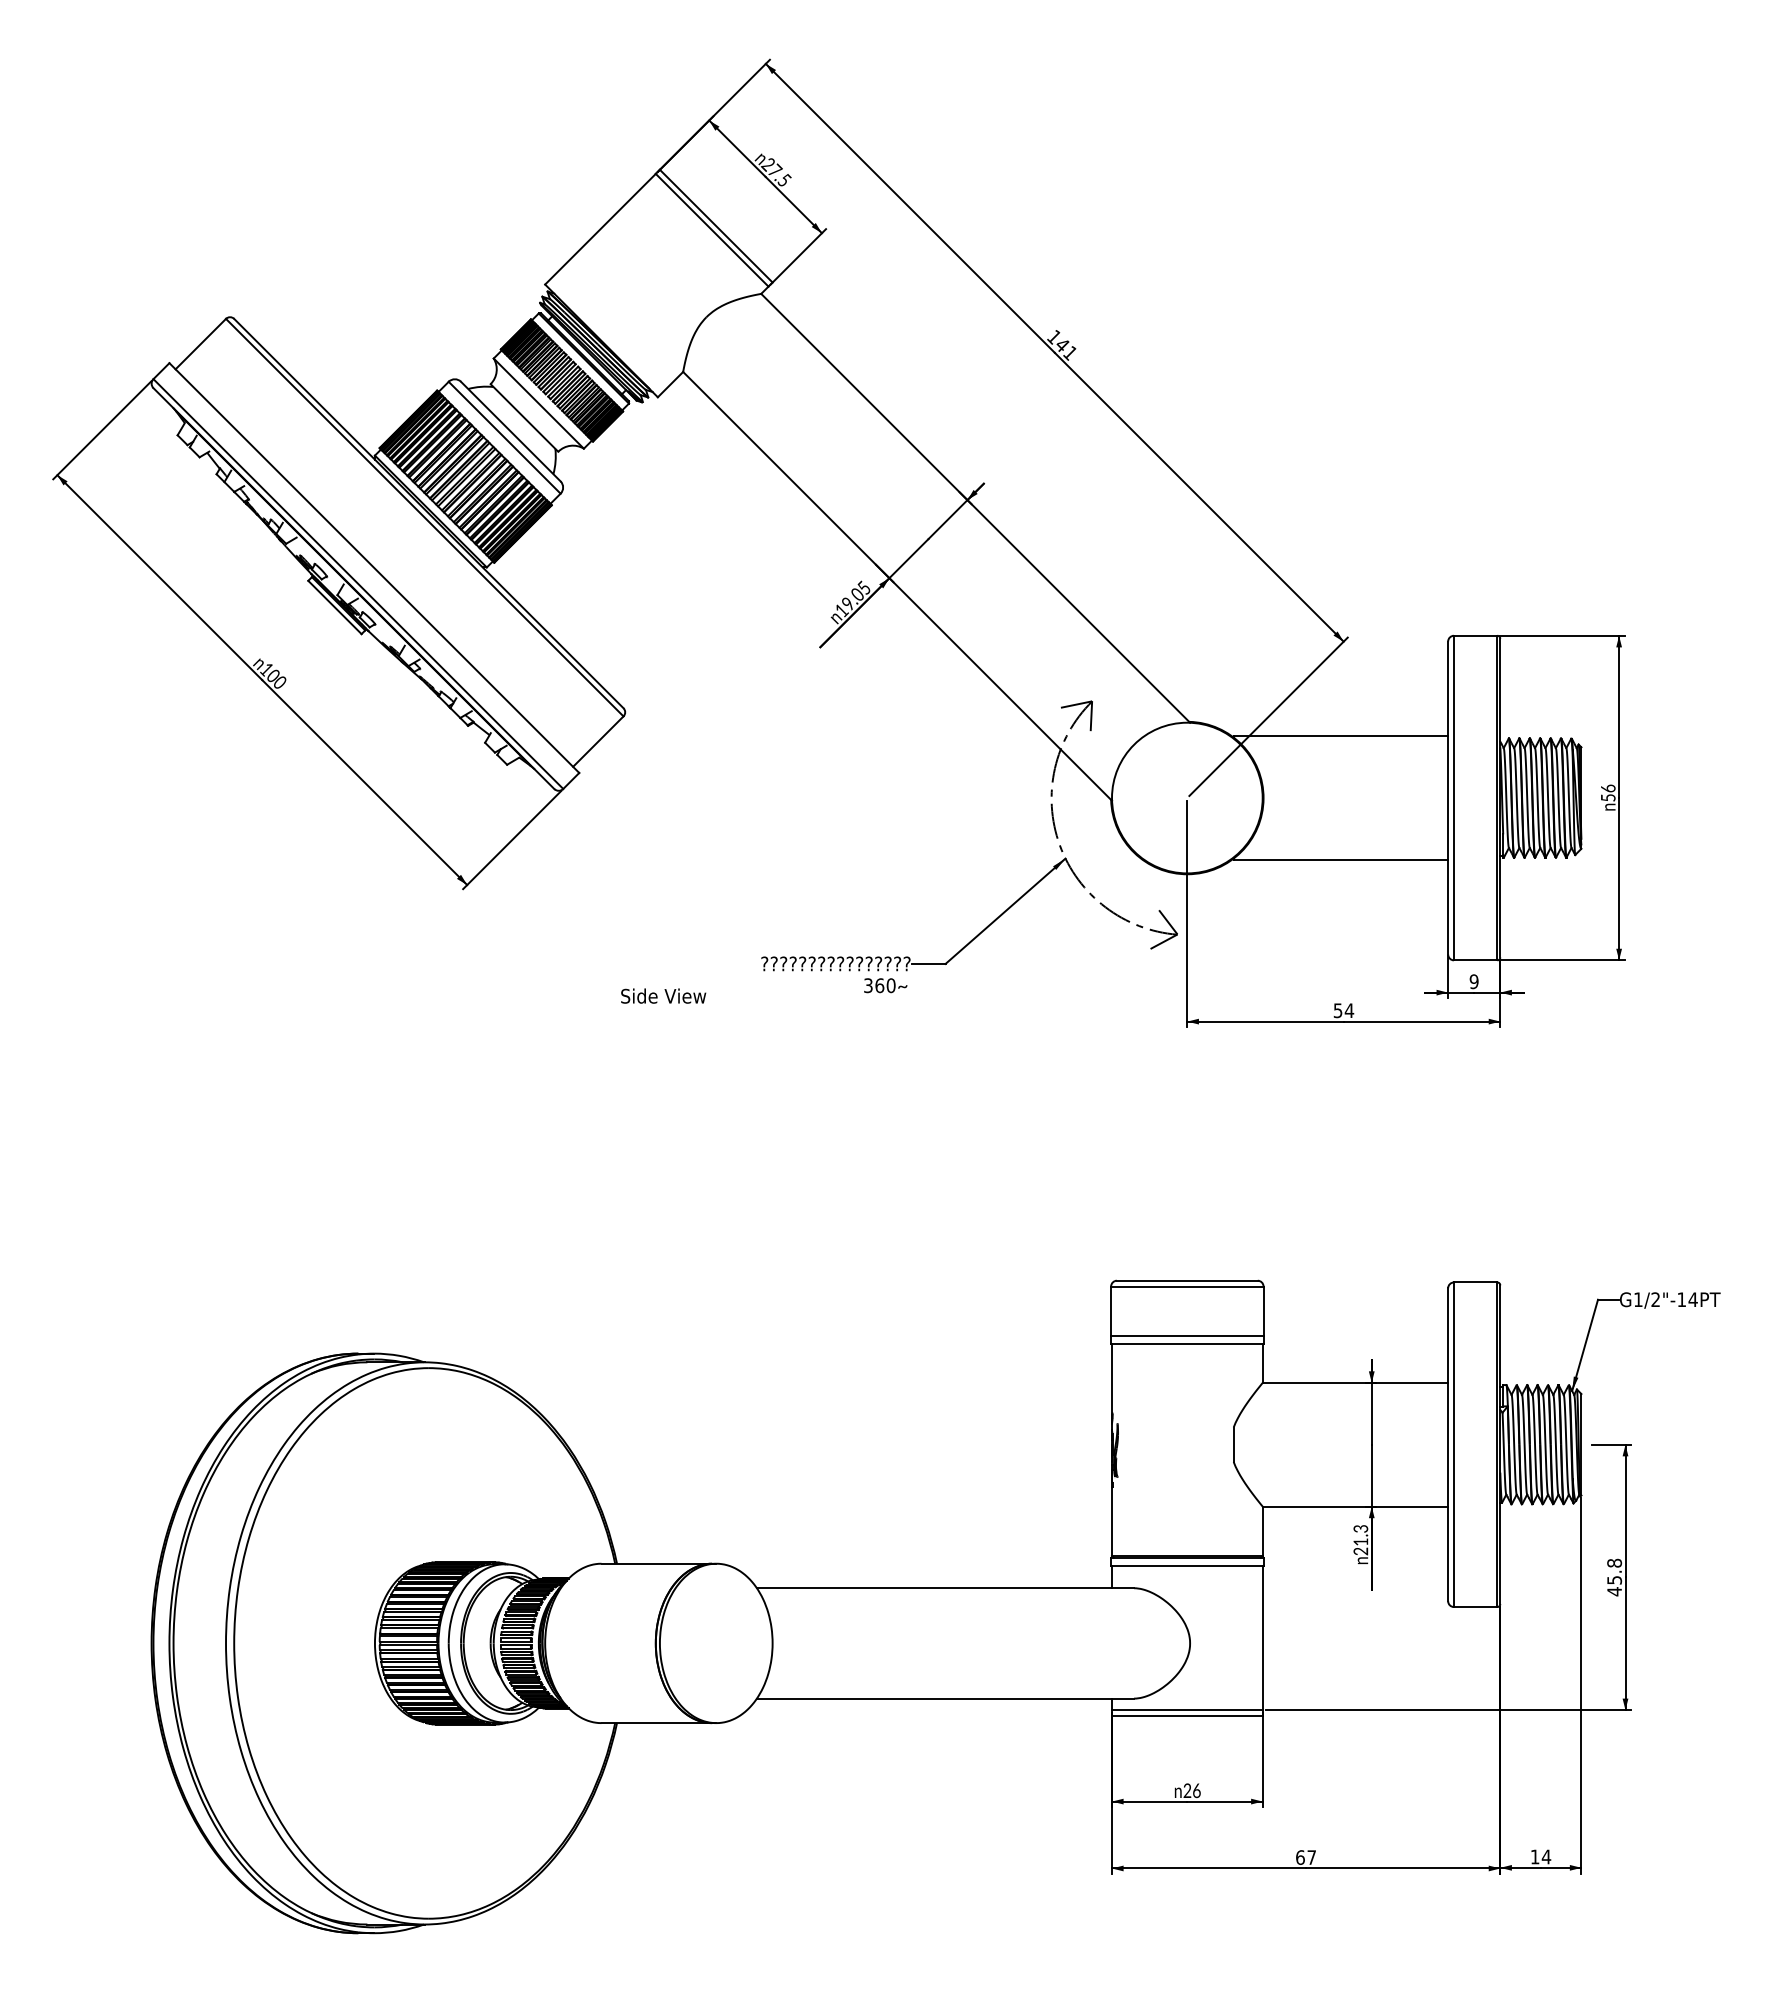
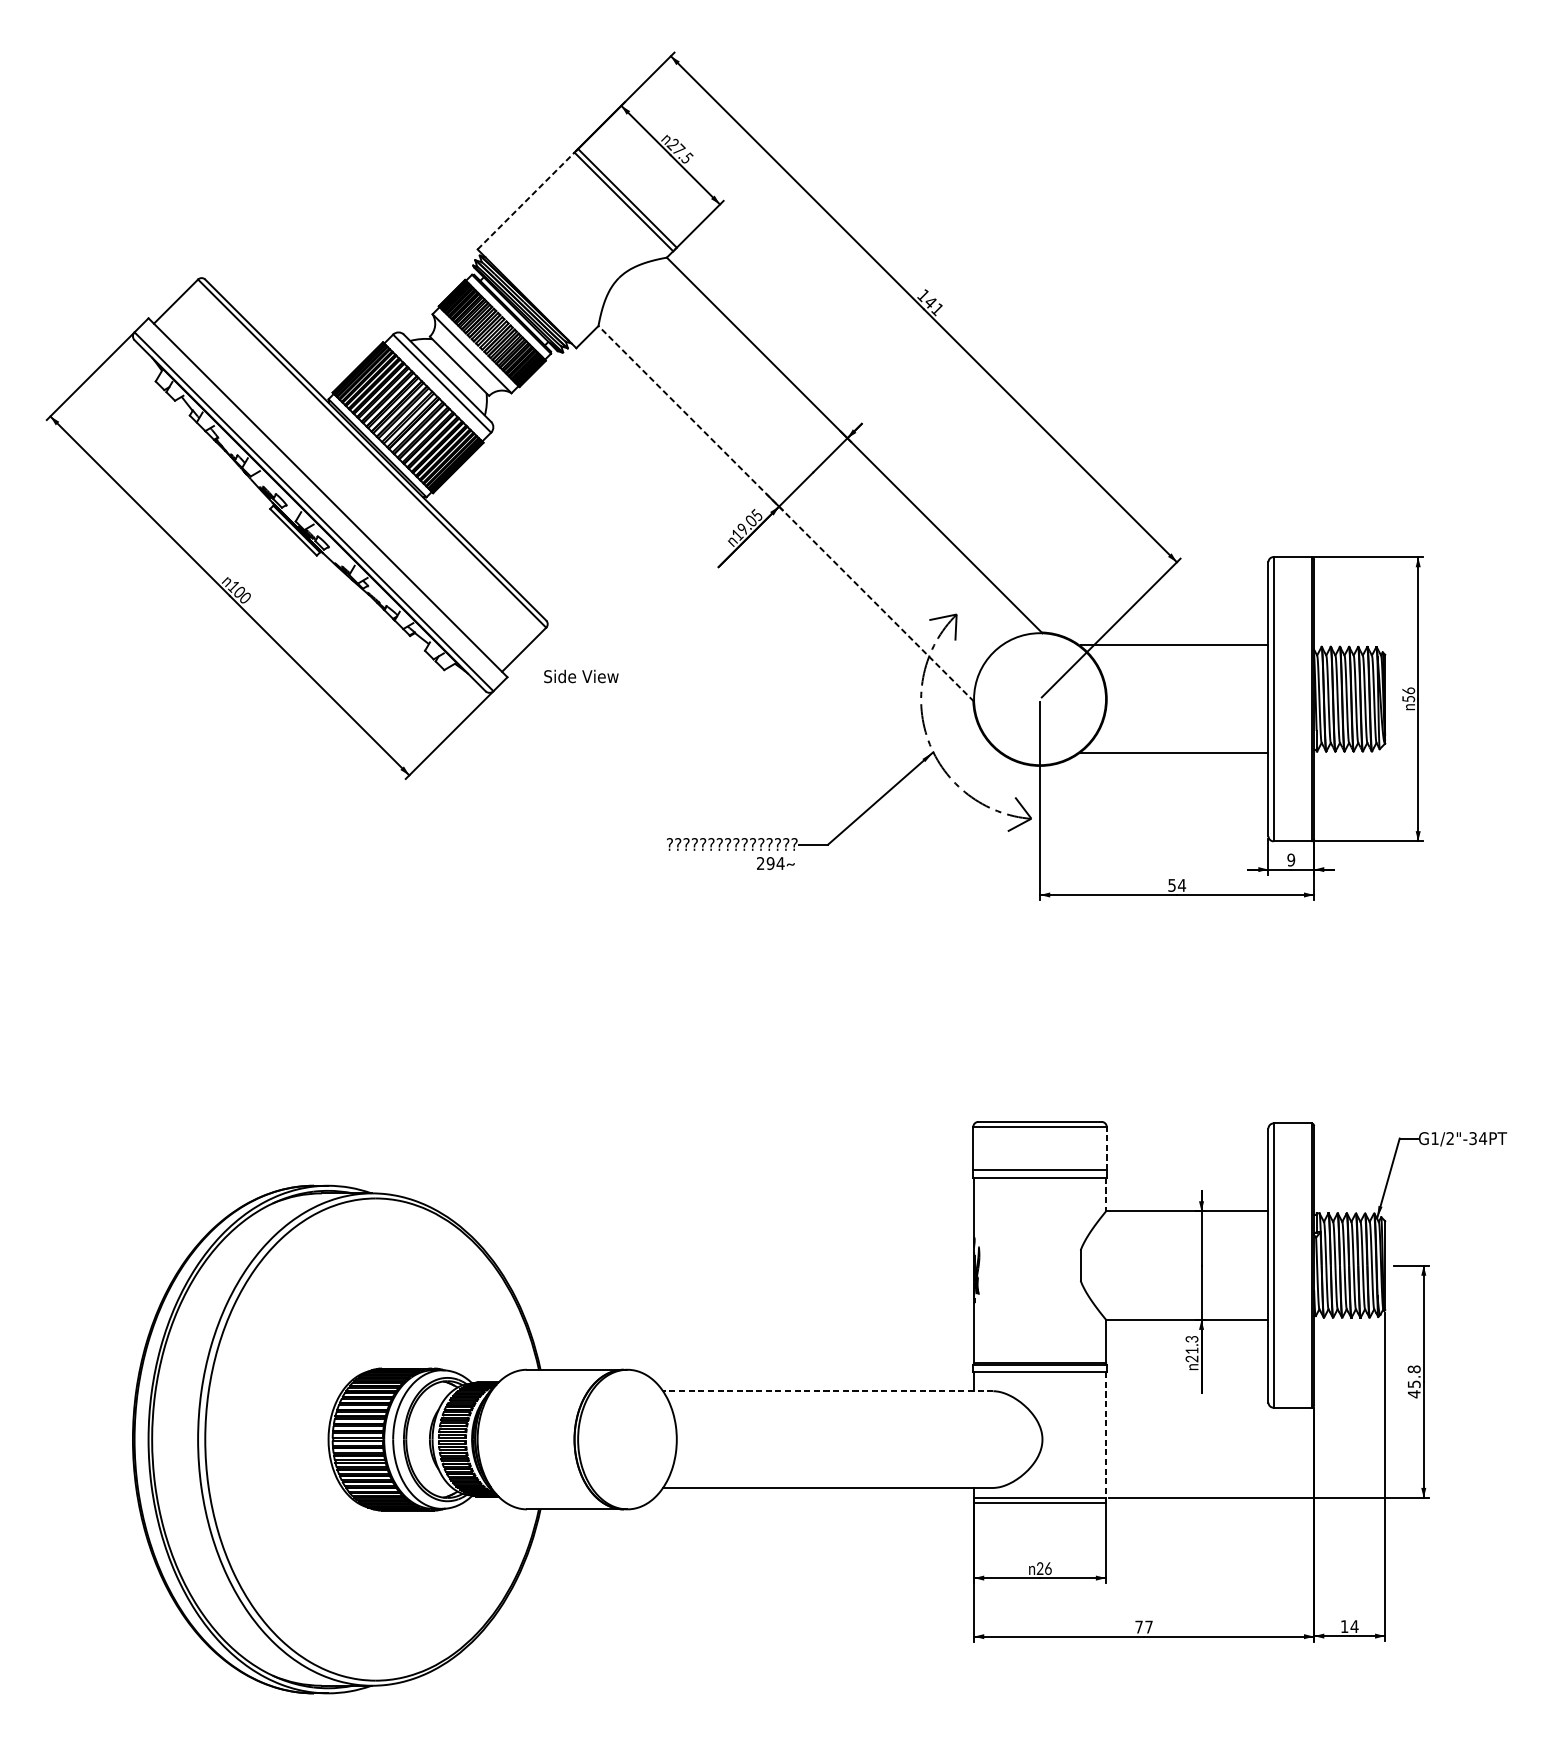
line: (600, 228) -> (526, 200), solid -> dashed
line: (897, 586) -> (786, 513), solid -> dashed
text: (879, 985) -> (770, 863), 360 -> 294
text: (663, 995) -> (581, 675), moved
text: (1681, 1299) -> (1472, 1138), G1/2"-14PT -> G1/2"-34PT
line: (1263, 1311) -> (1106, 1148), solid -> dashed
line: (1262, 1364) -> (1105, 1195), solid -> dashed
line: (945, 1588) -> (828, 1391), solid -> dashed
line: (1262, 1638) -> (1105, 1435), solid -> dashed
text: (1300, 1857) -> (1139, 1627), 67 -> 77

